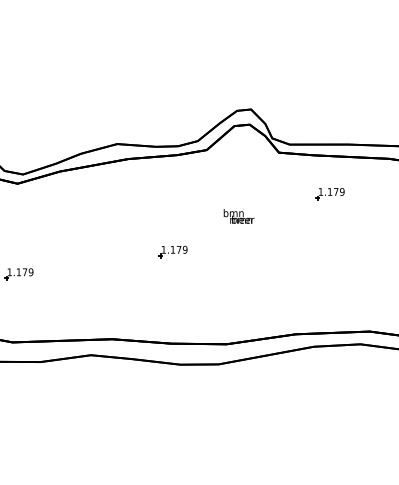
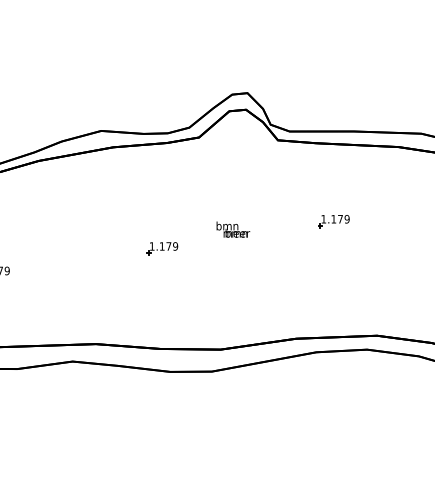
part: (329, 194) -> (333, 222), moved
text: (238, 216) -> (232, 229), moved

